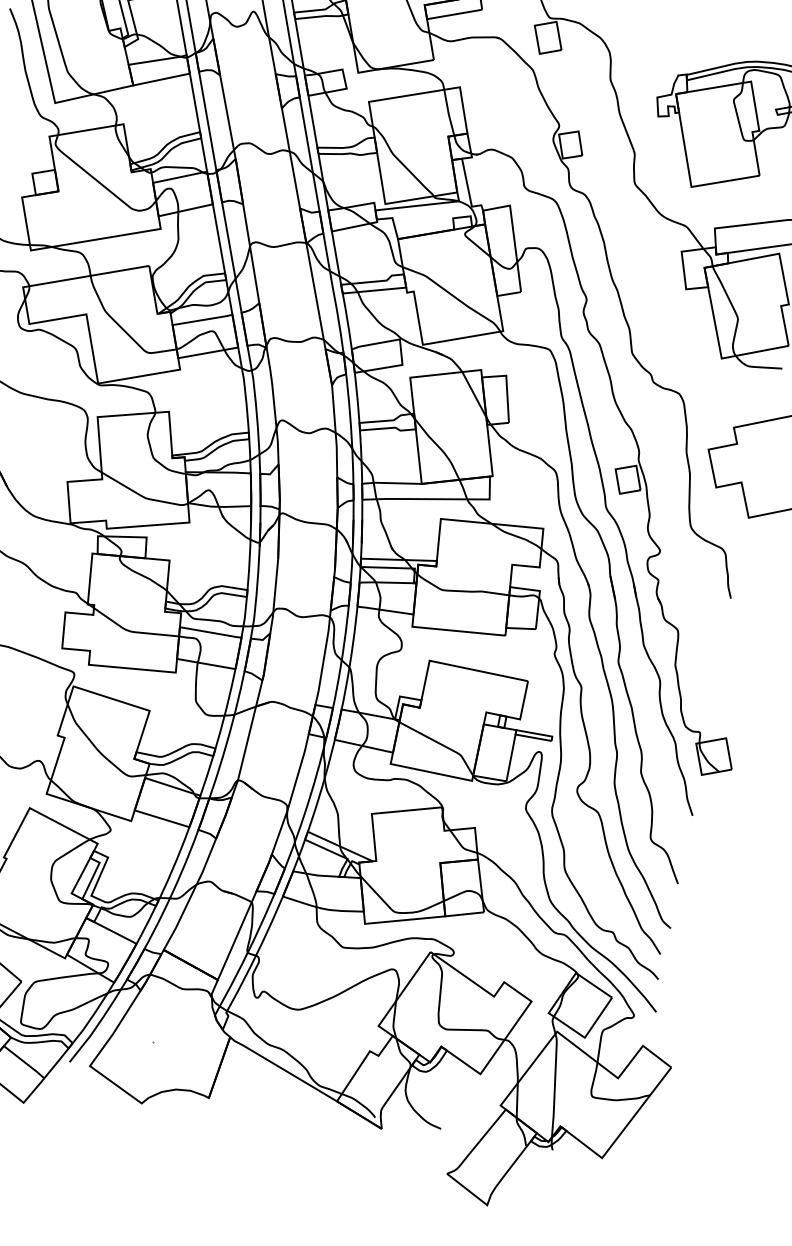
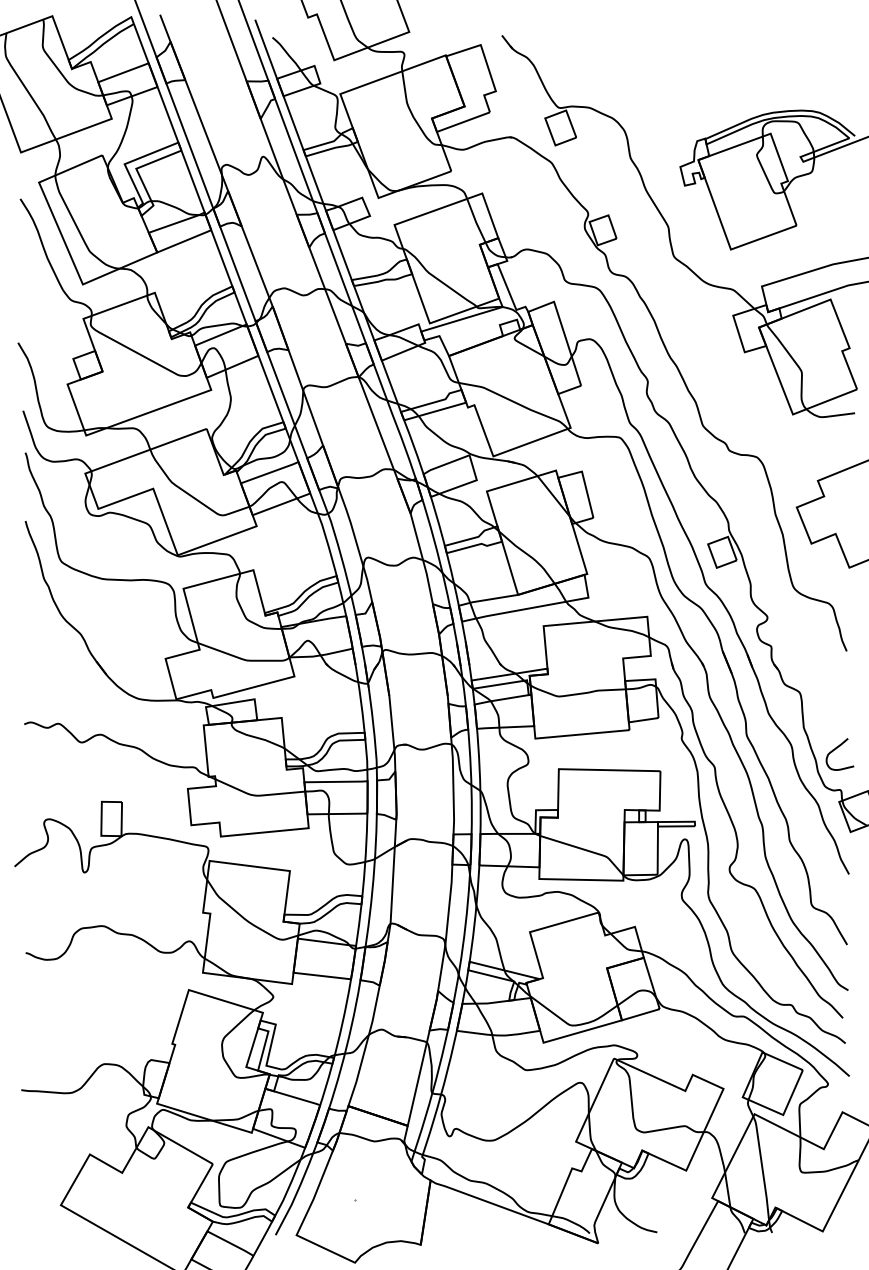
curve: (703, 692) -> (836, 749), added

